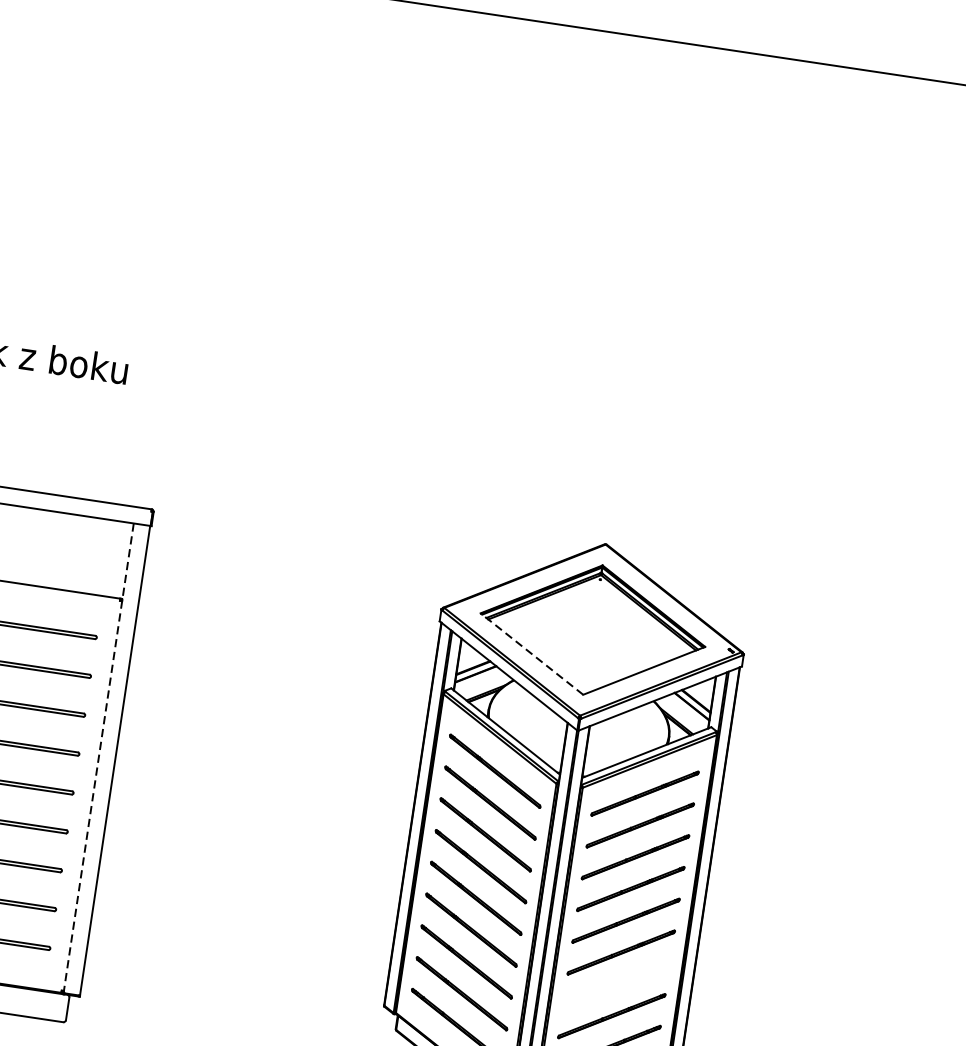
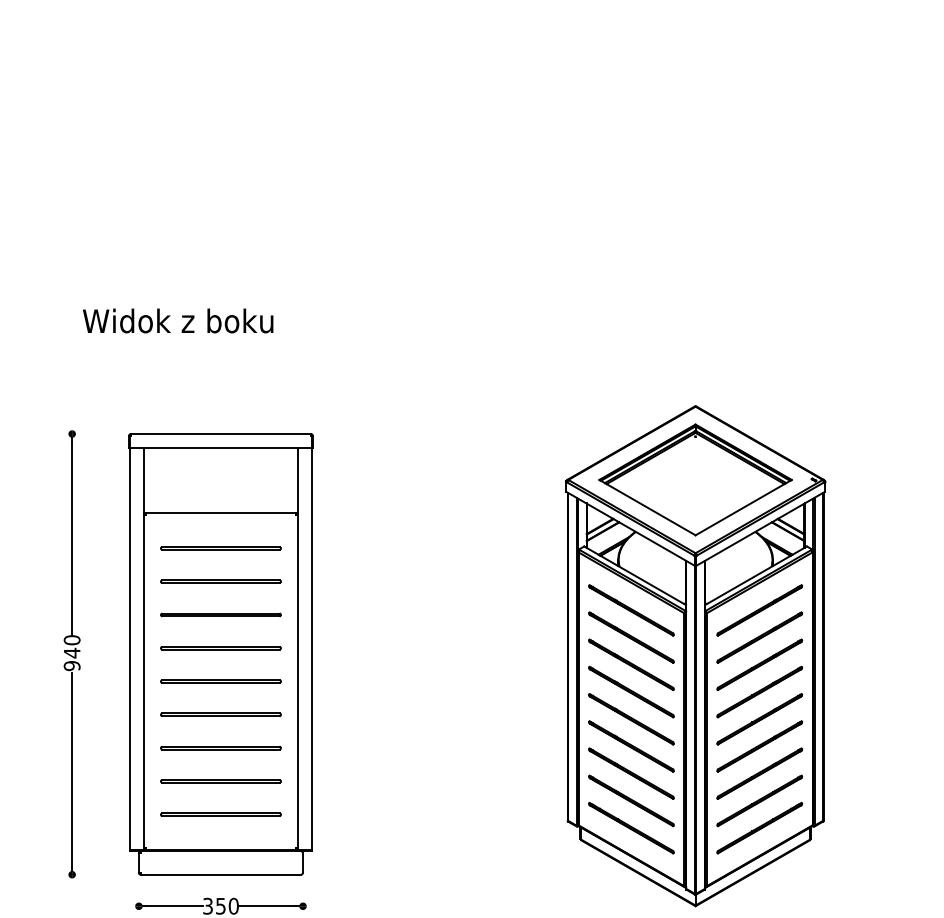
line: (531, 653) -> (647, 507), dashed -> solid
line: (98, 758) -> (297, 649), dashed -> solid
part: (616, 984) -> (759, 773), added

